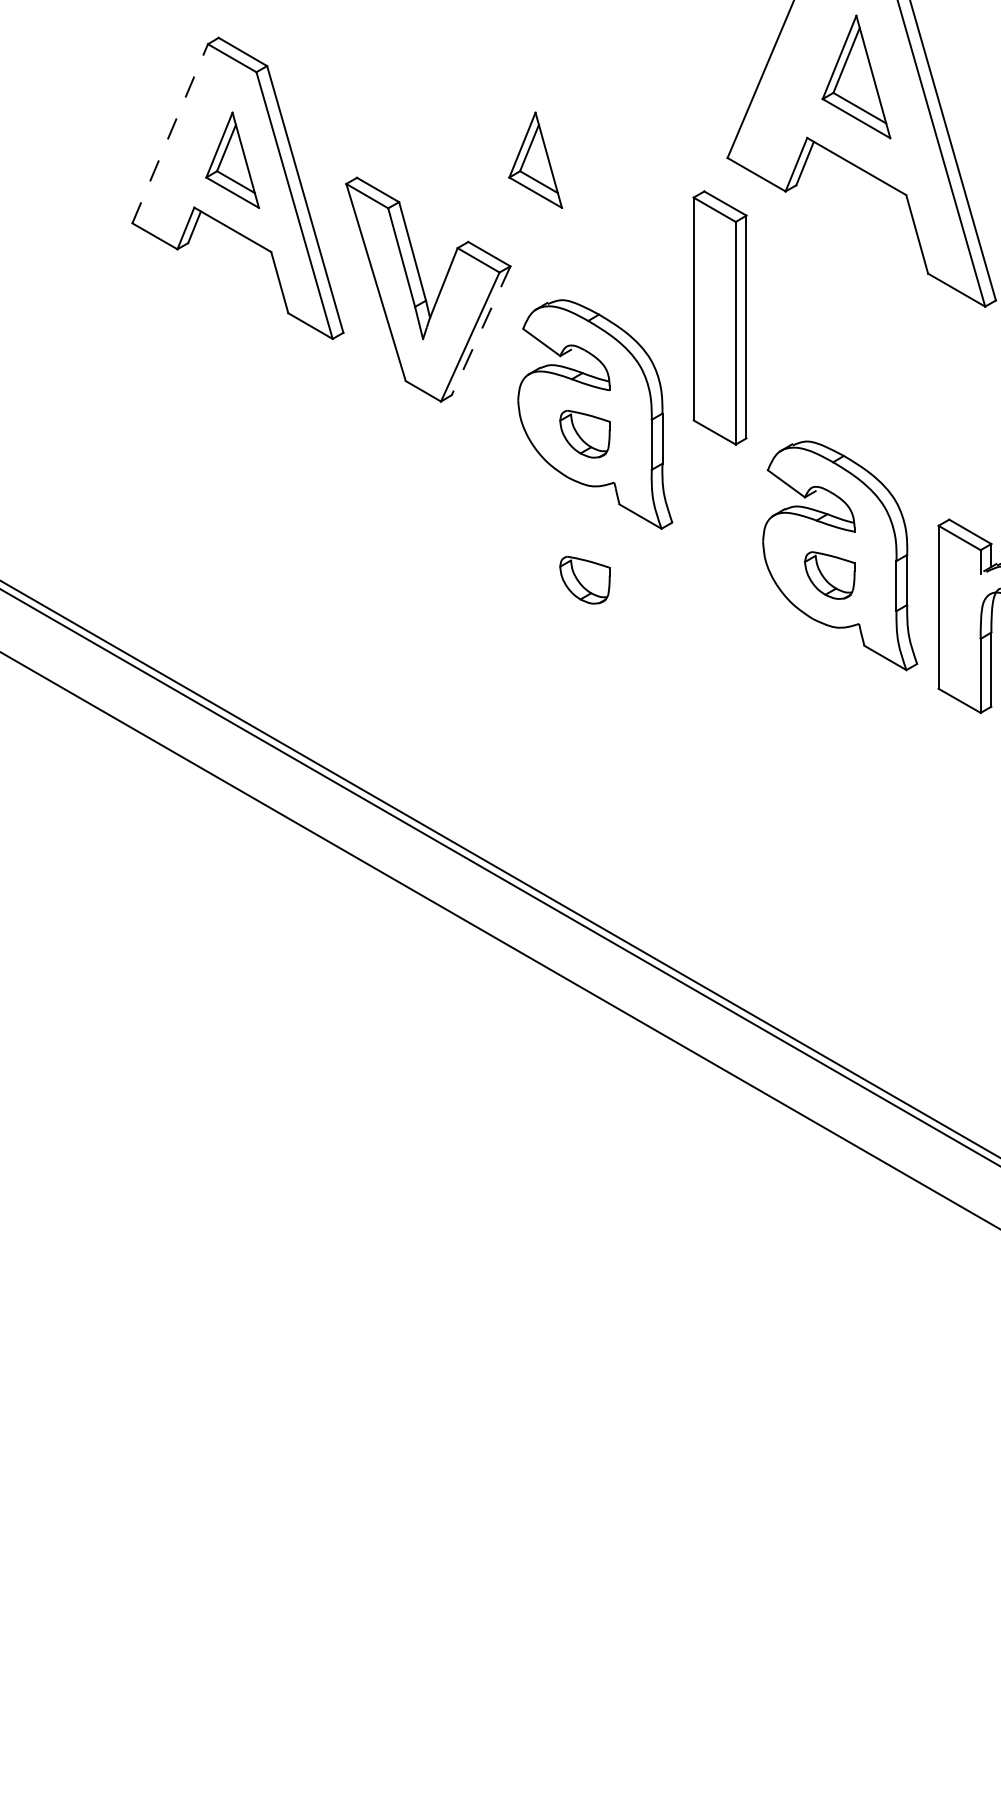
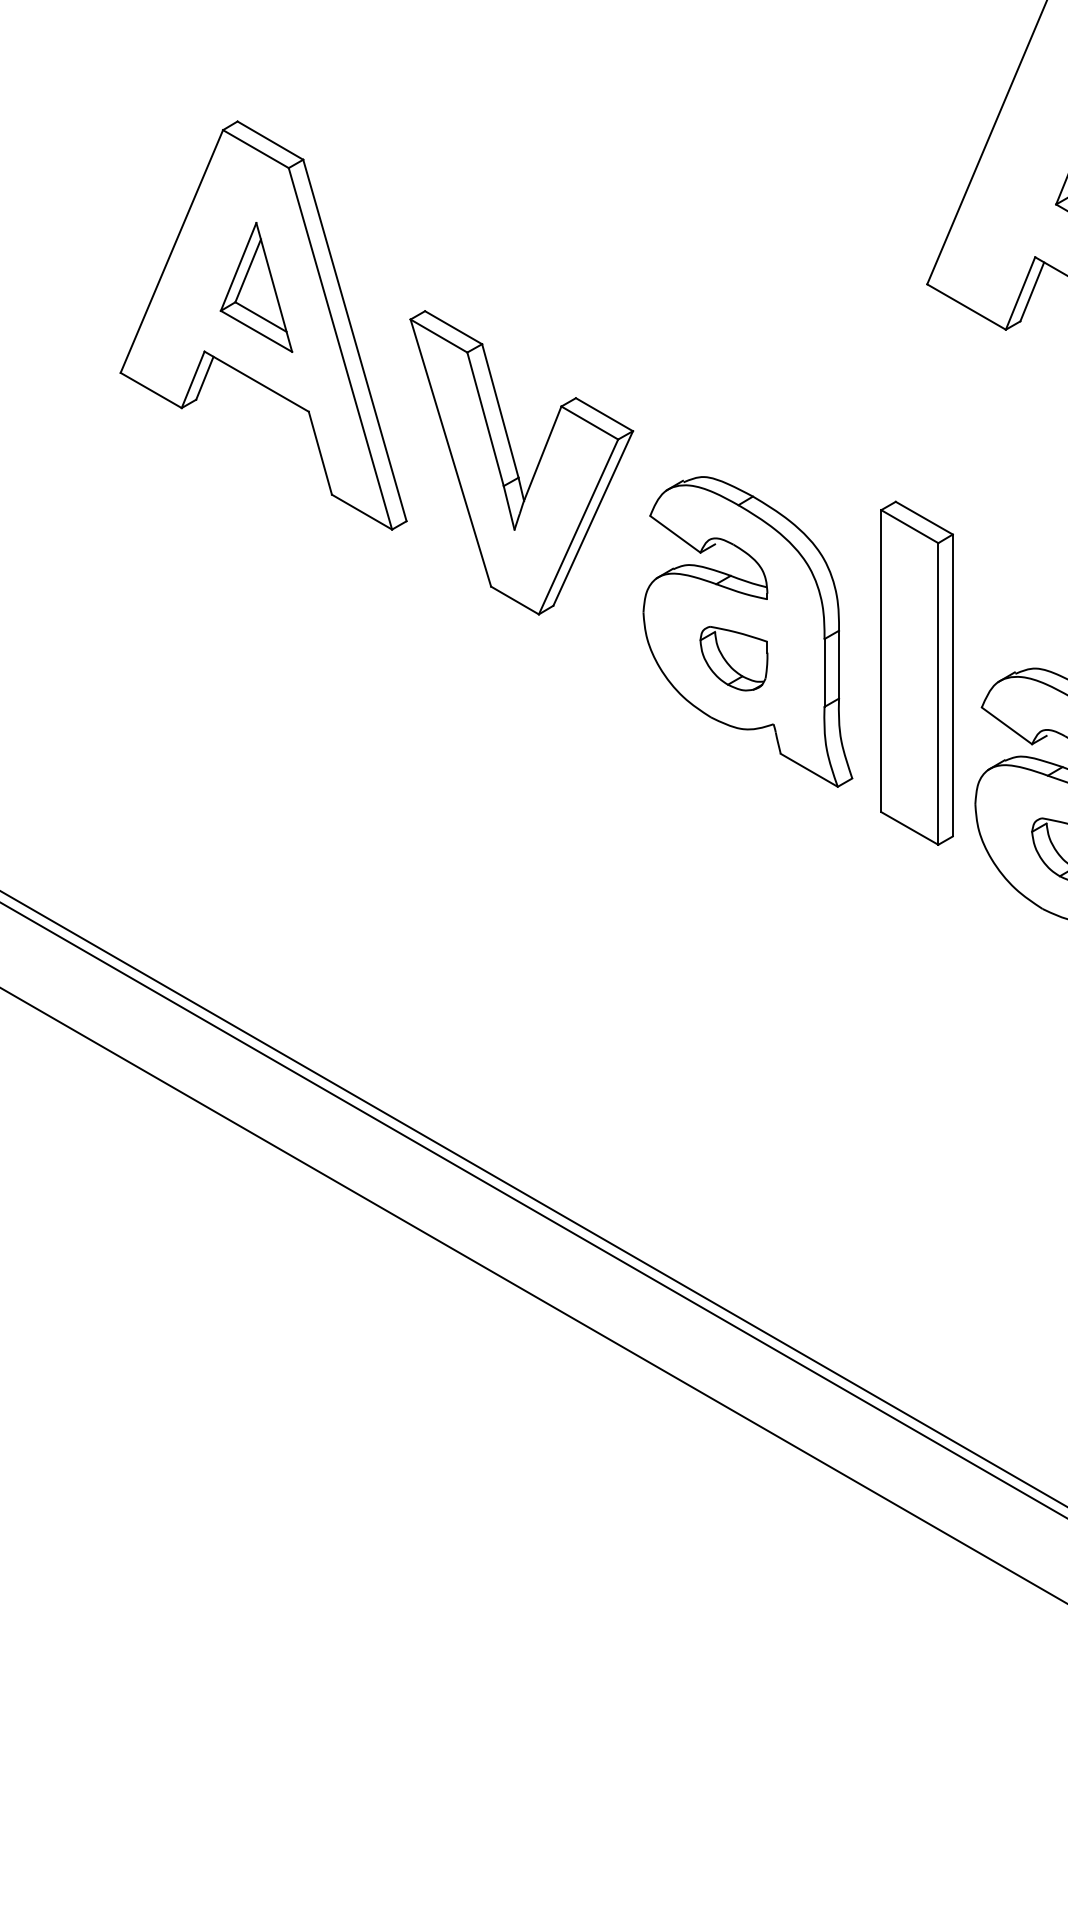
line: (170, 133) -> (172, 251), dashed -> solid
part: (535, 159) -> (666, 286), removed
part: (719, 317) -> (916, 672), moved
line: (481, 330) -> (593, 518), dashed -> solid
part: (584, 579) -> (733, 855), removed

